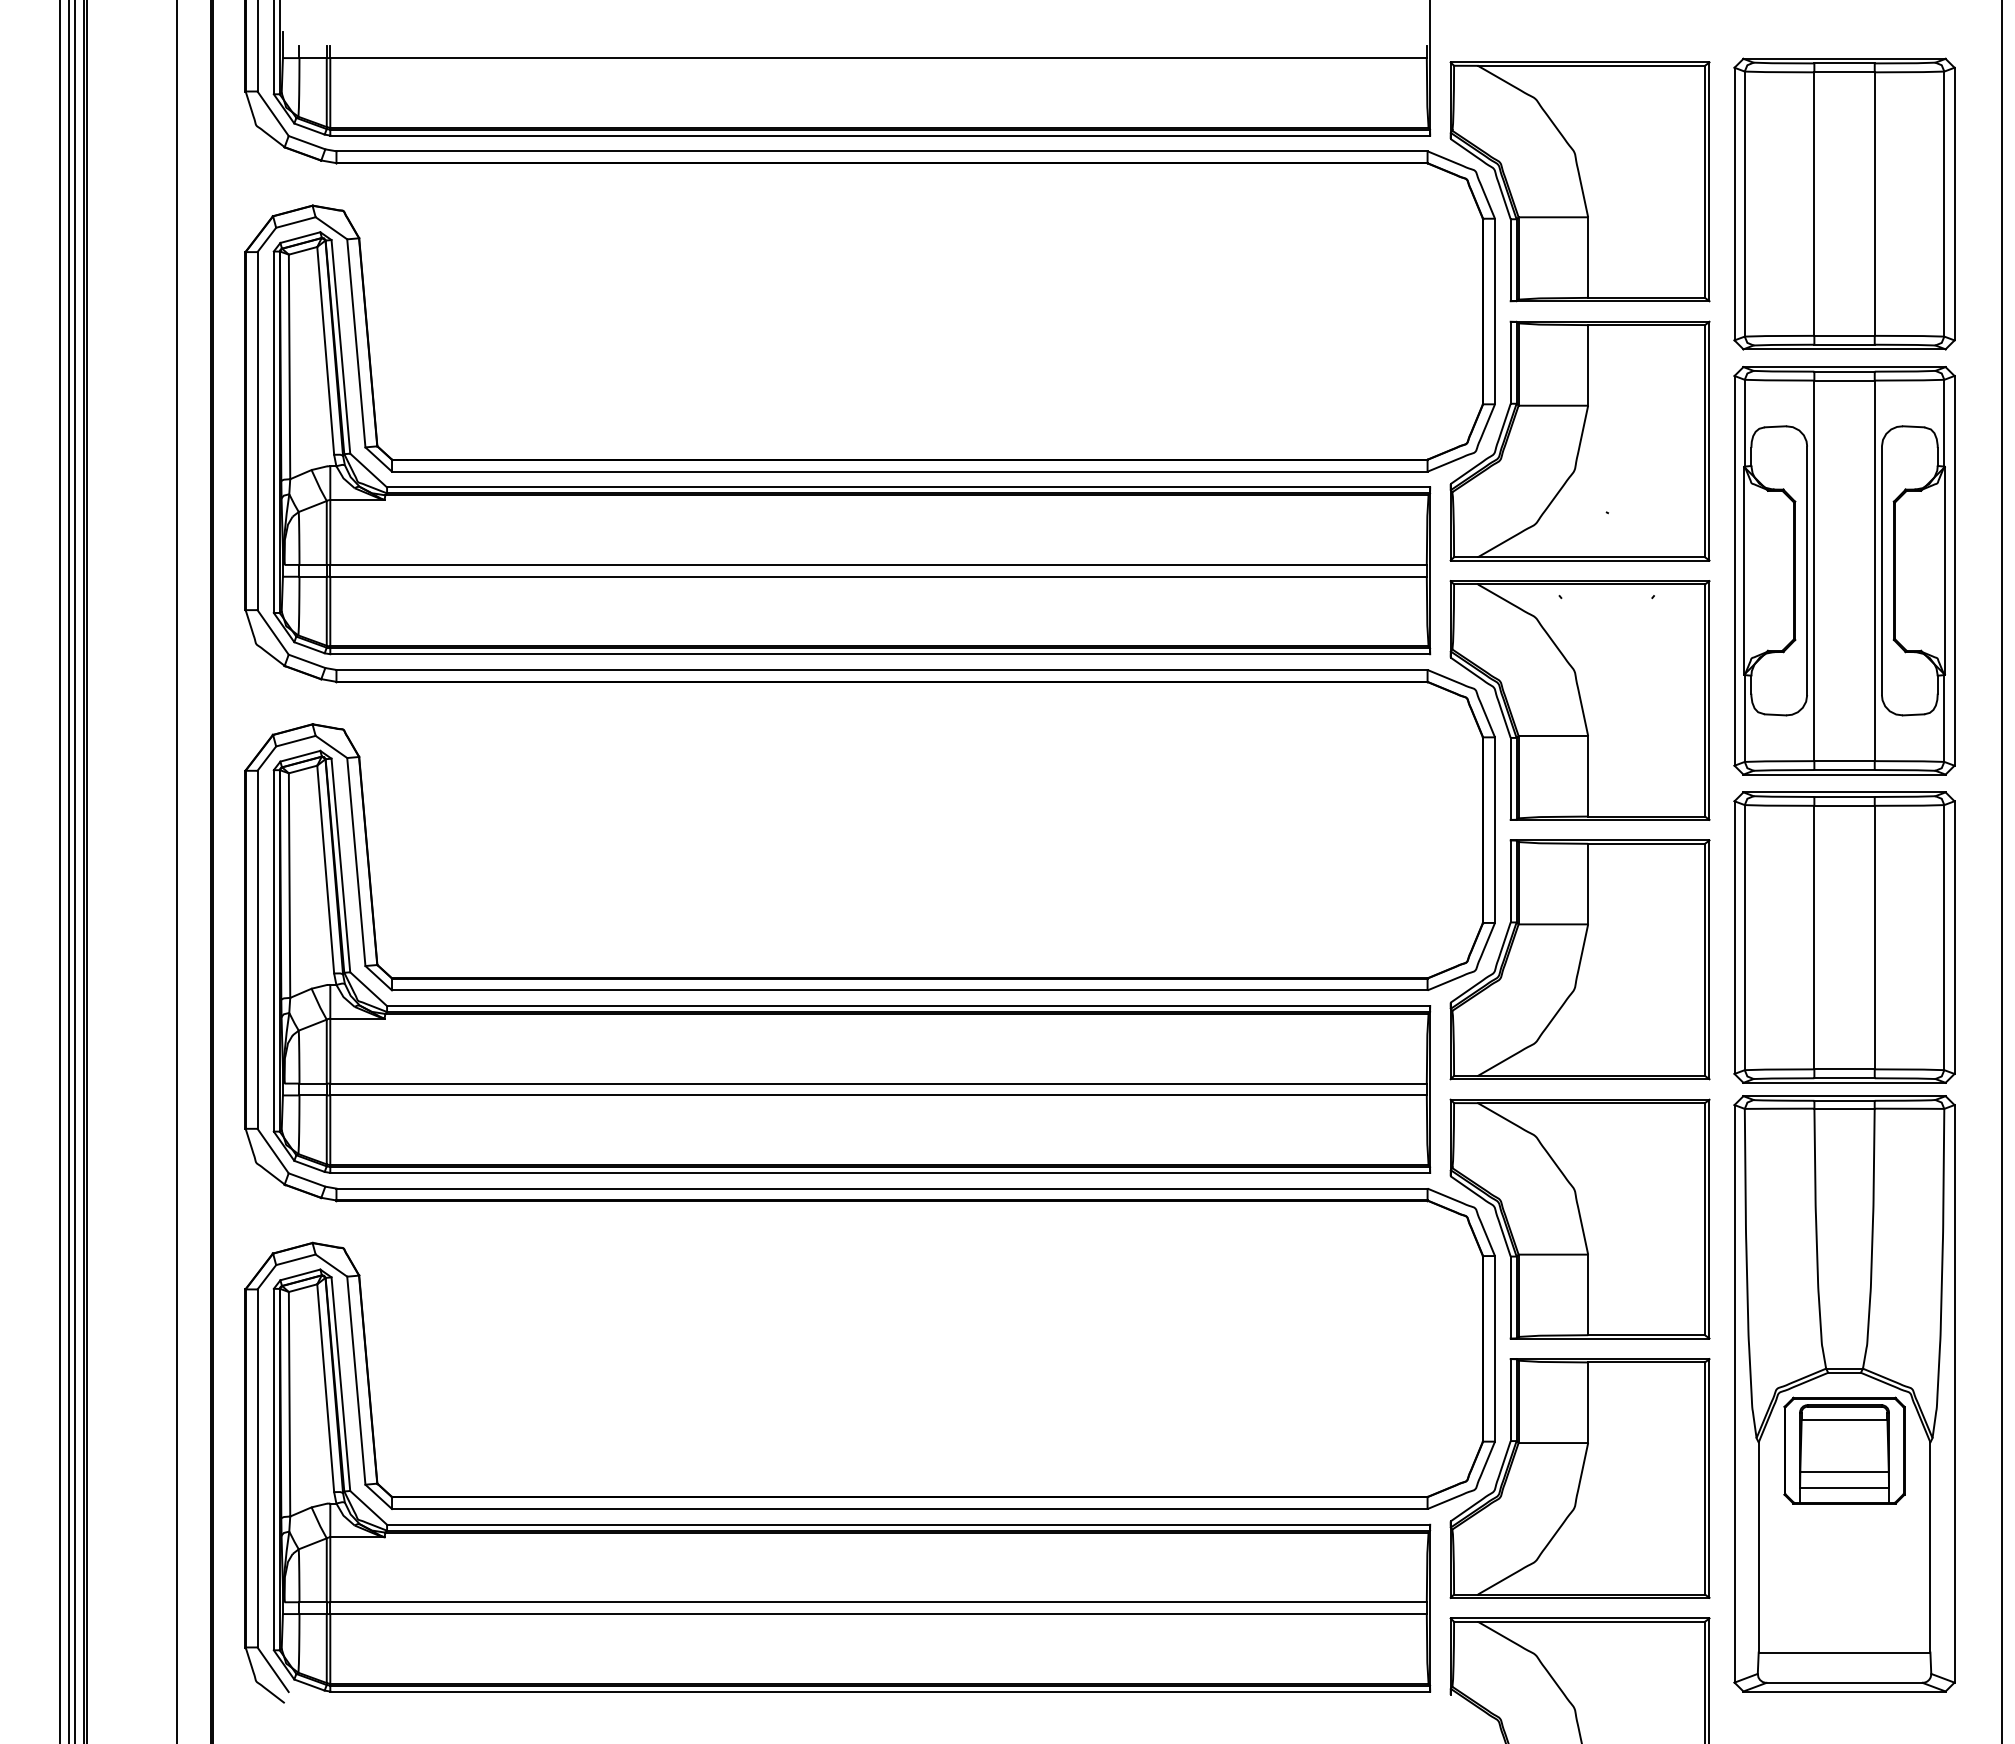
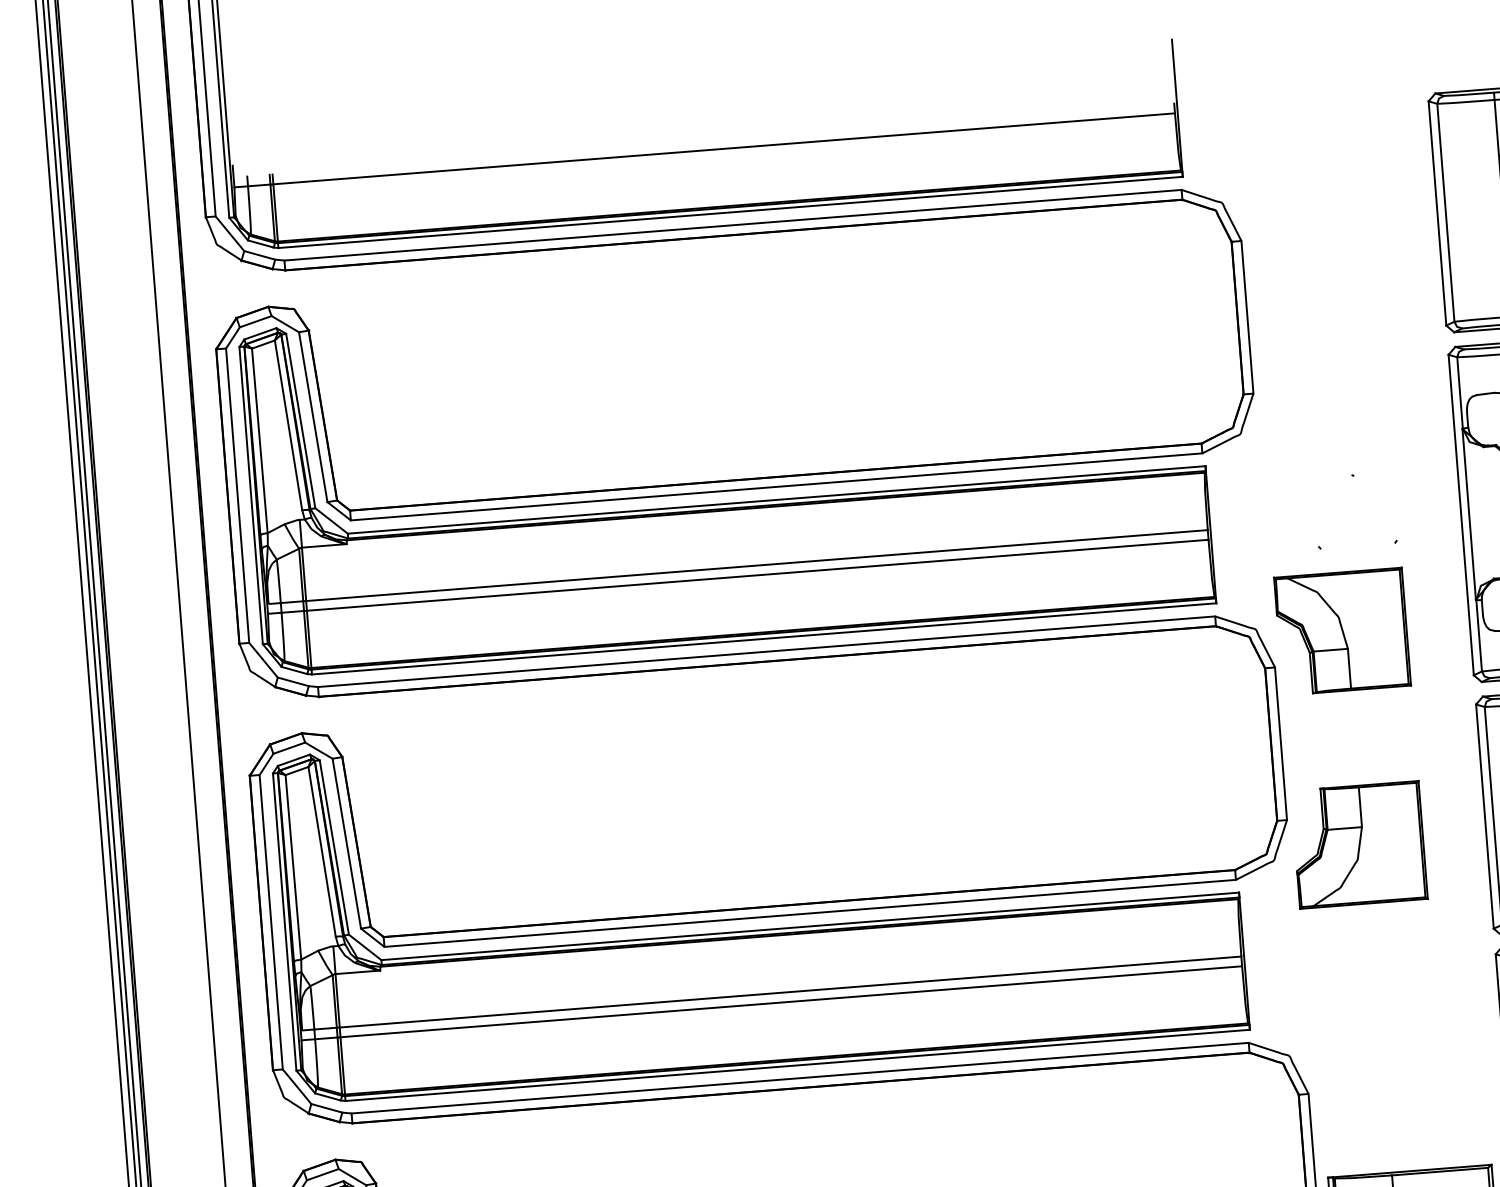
part: (1579, 181) -> (1308, 204), removed
part: (1579, 440) -> (1325, 417), removed
part: (1579, 700) -> (1342, 631), size x0.6
part: (1579, 959) -> (1358, 844), size x0.6
part: (1579, 1218) -> (1375, 1057), removed

